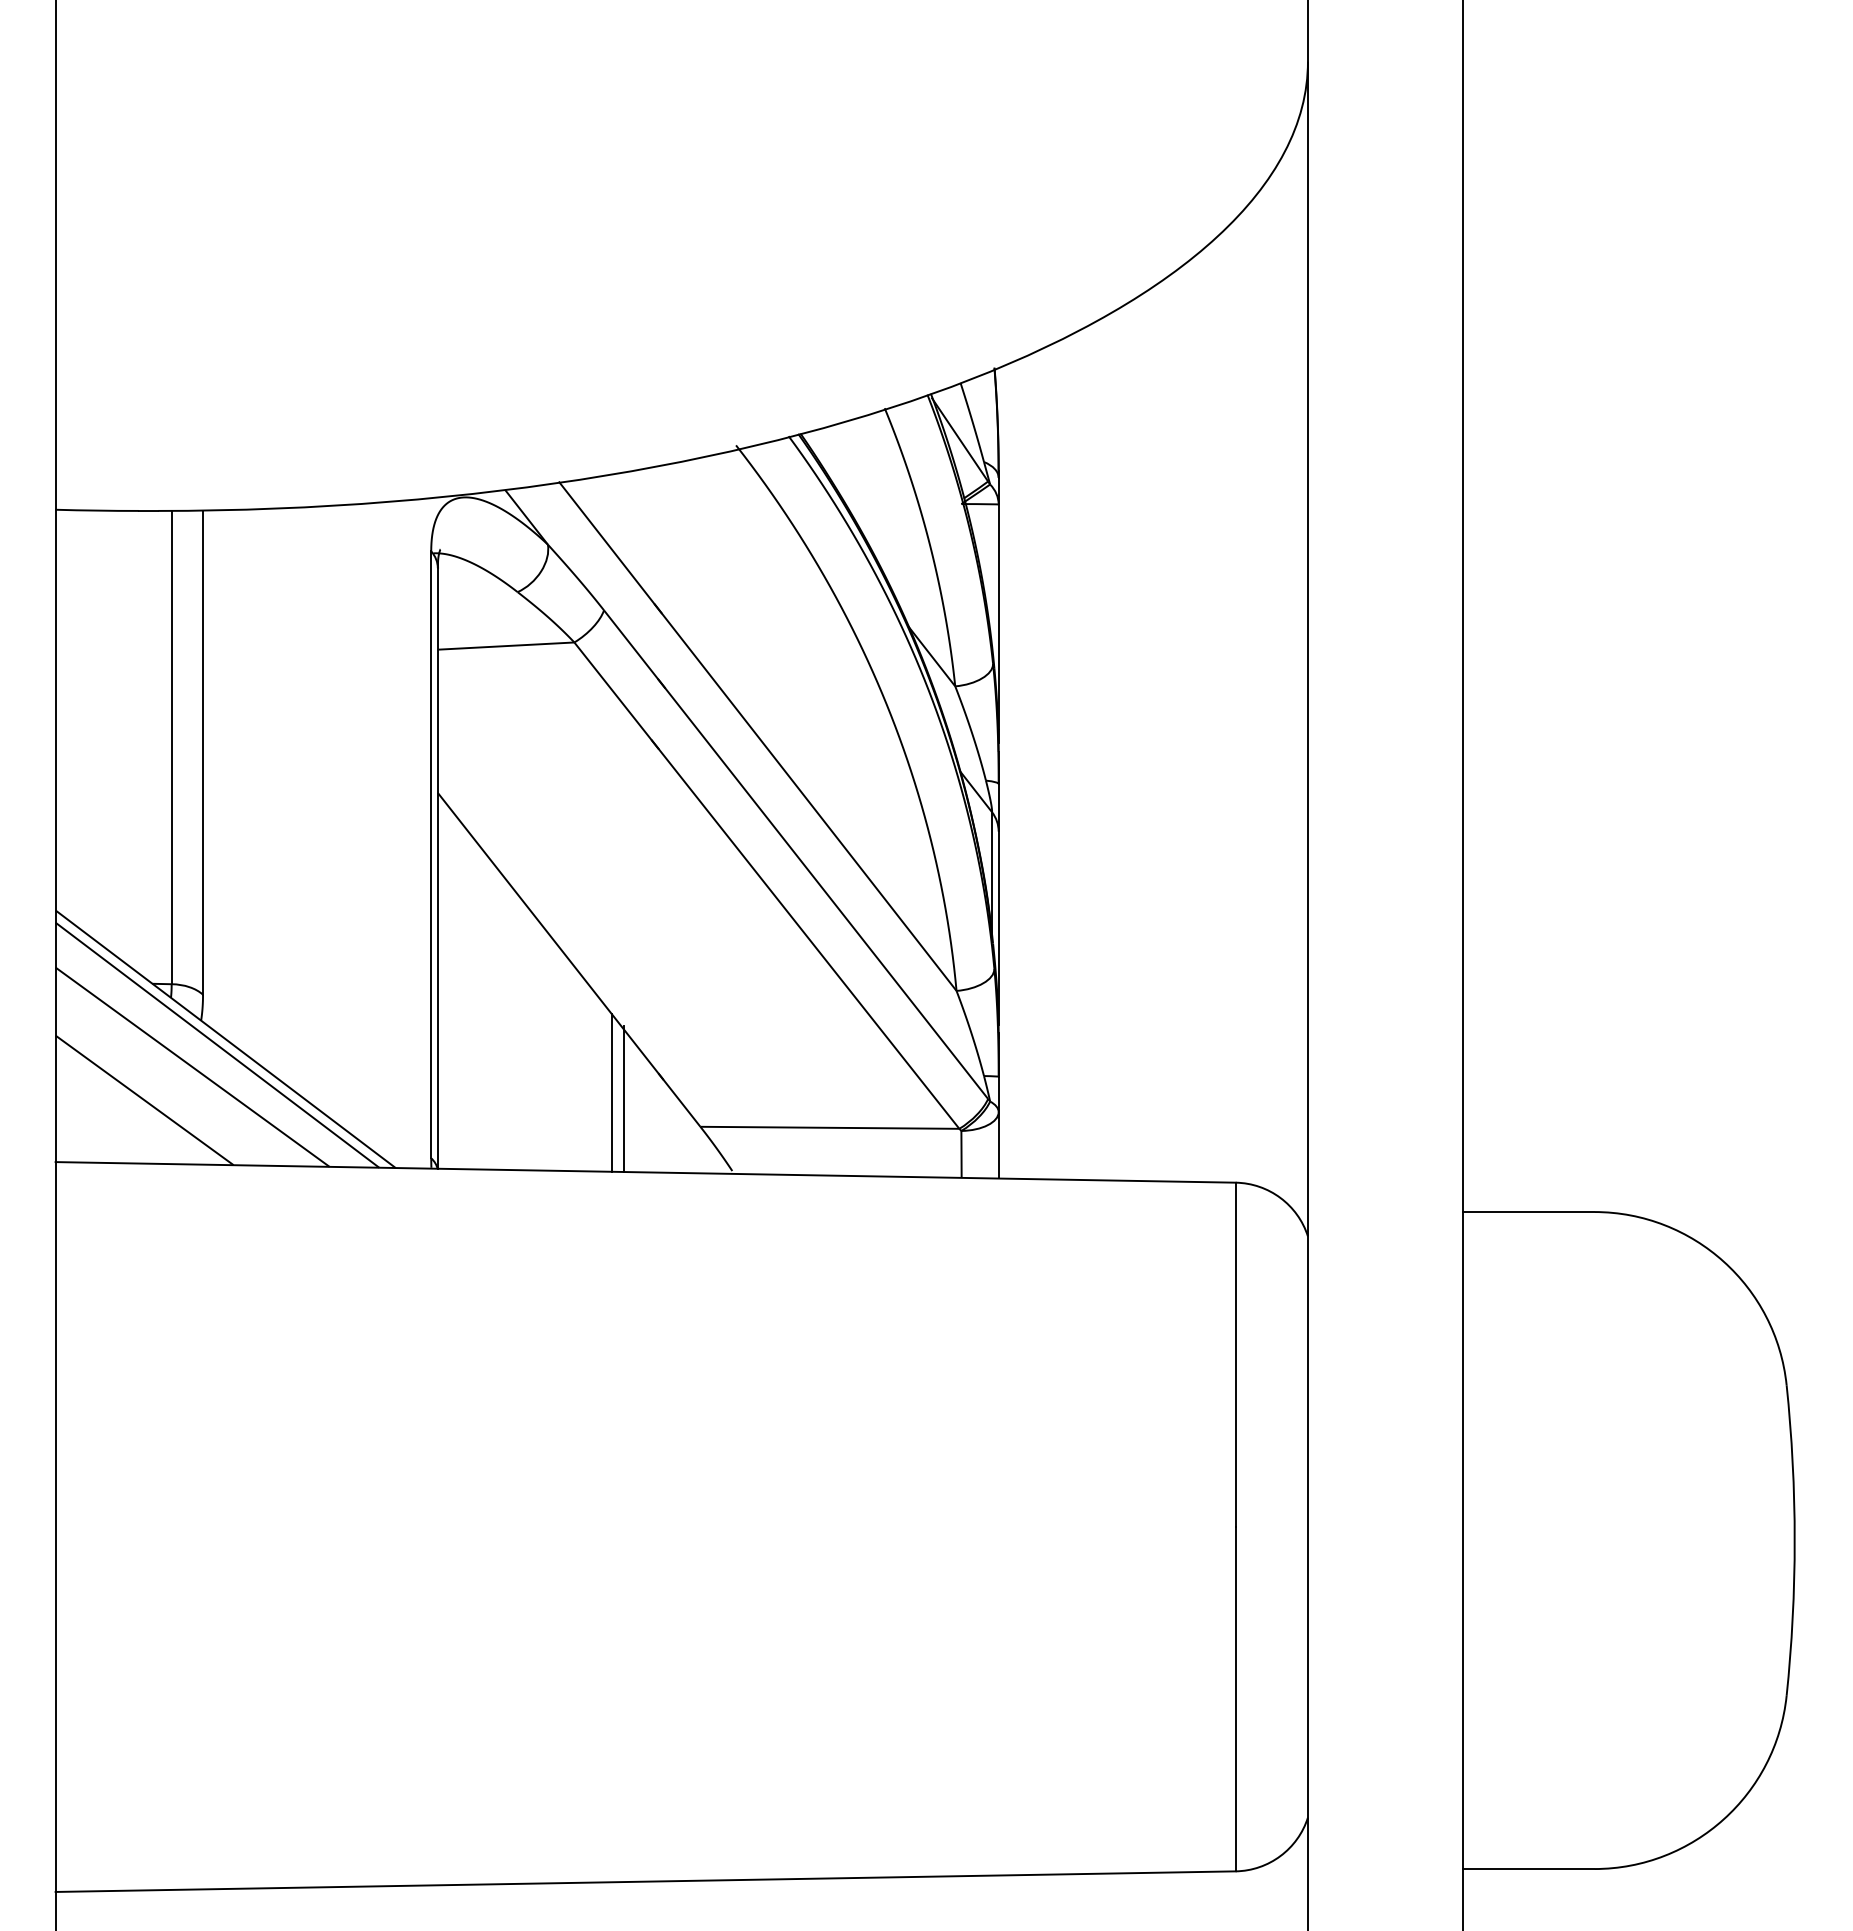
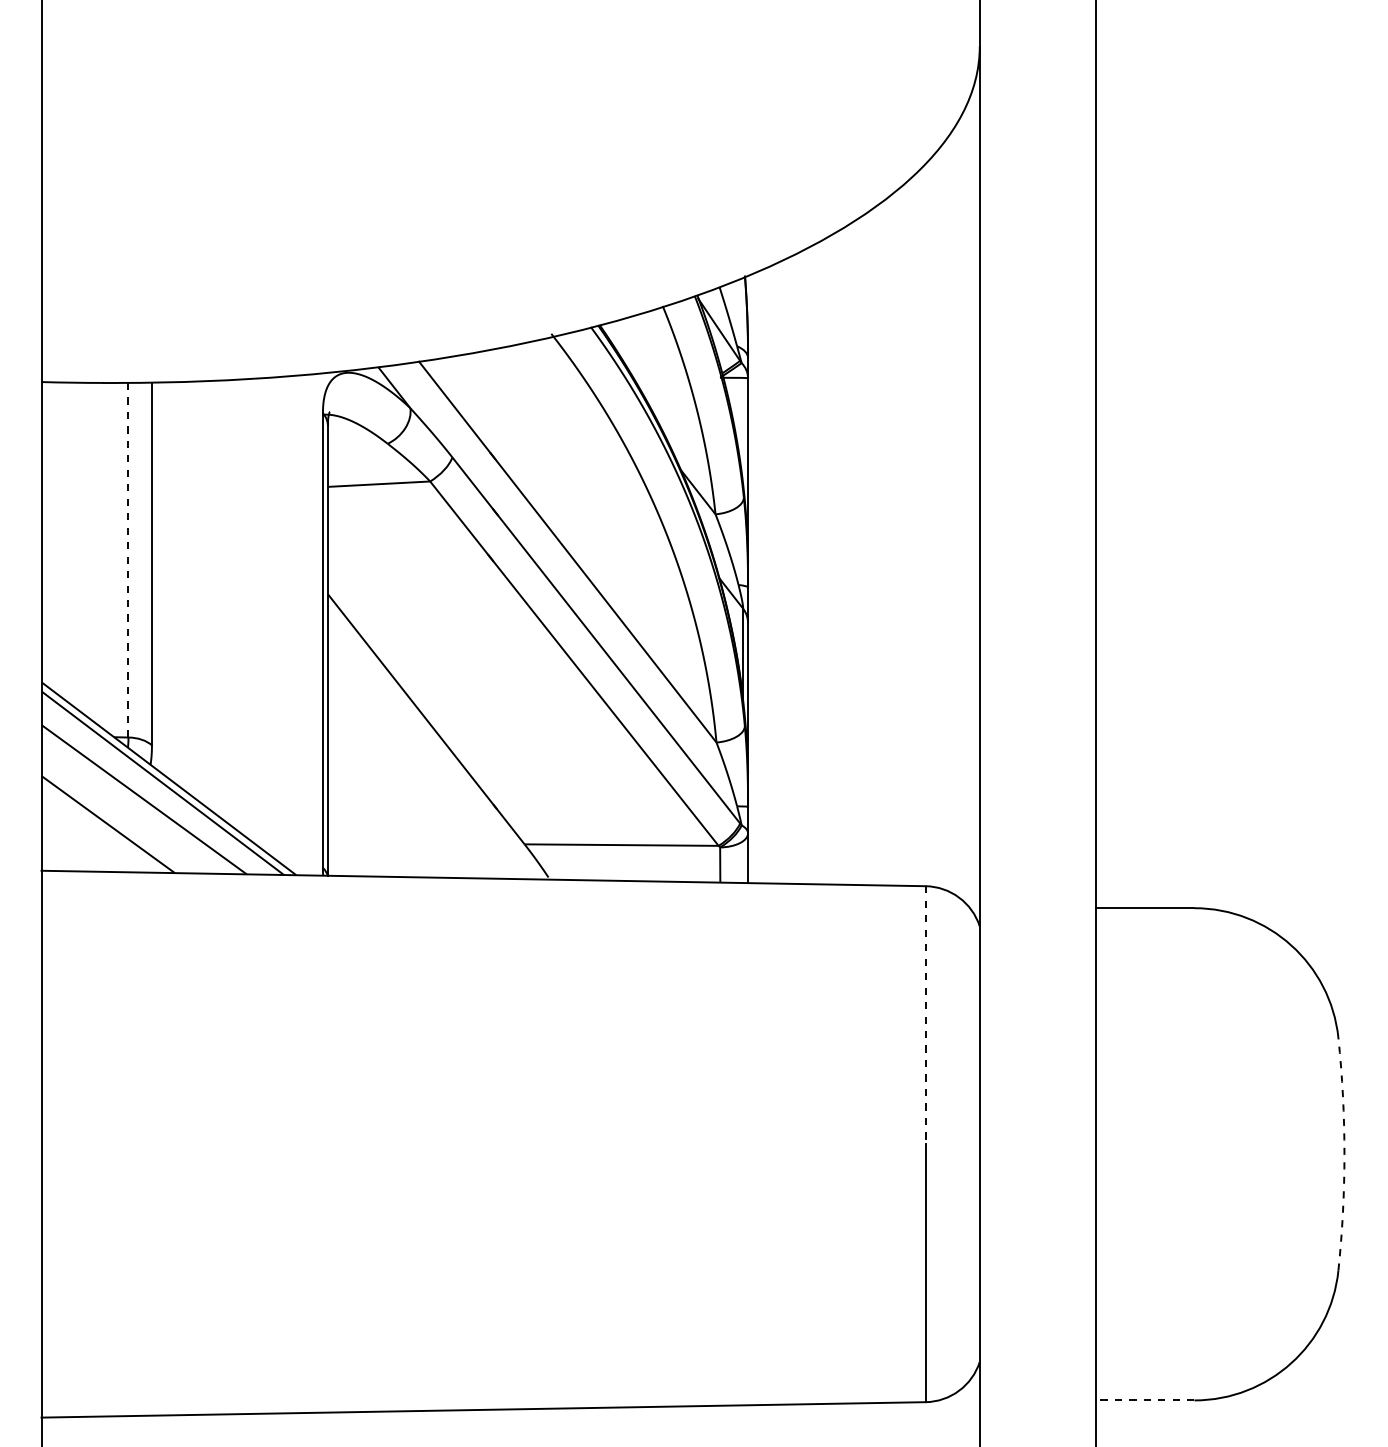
line: (171, 747) -> (128, 560), solid -> dashed
line: (612, 1092) -> (458, 818), removed
line: (623, 1098) -> (466, 823), removed
line: (1235, 1355) -> (925, 1015), solid -> dashed
arc: (1794, 1540) -> (1344, 1154), solid -> dashed
line: (1528, 1869) -> (1145, 1400), solid -> dashed

